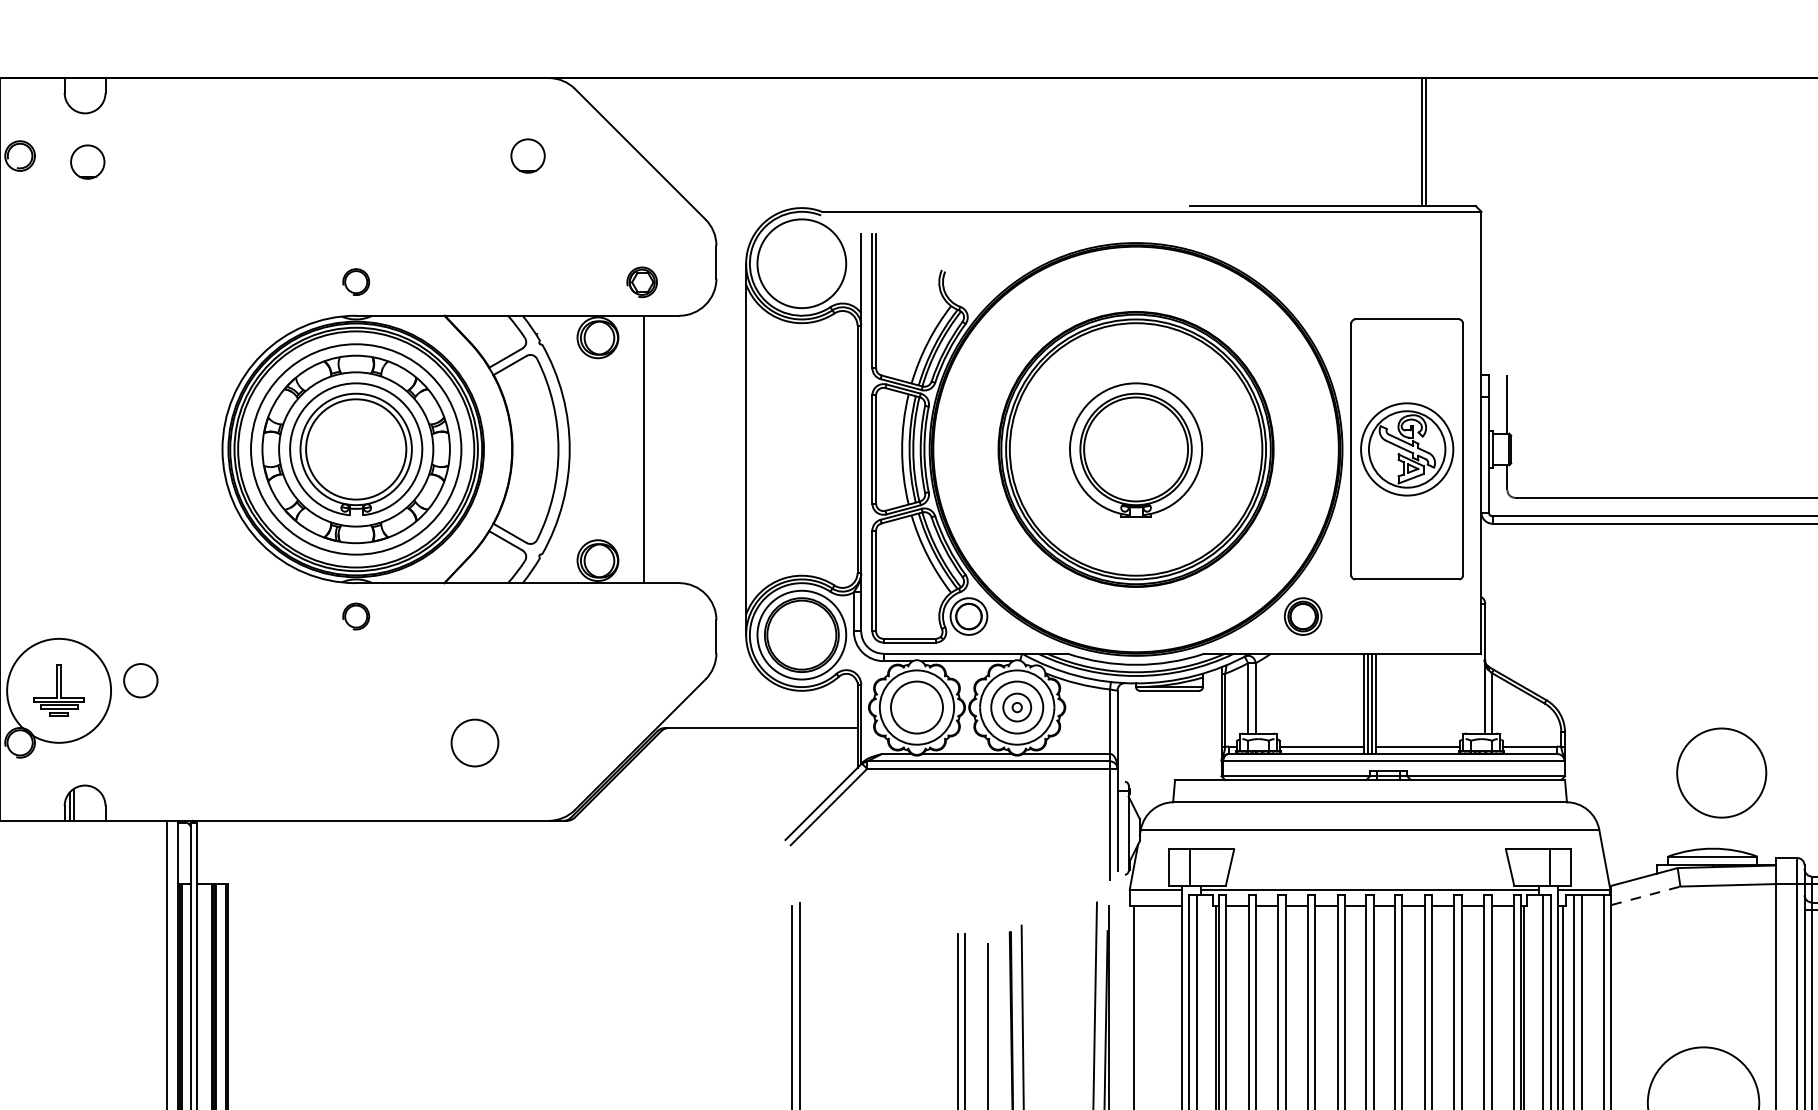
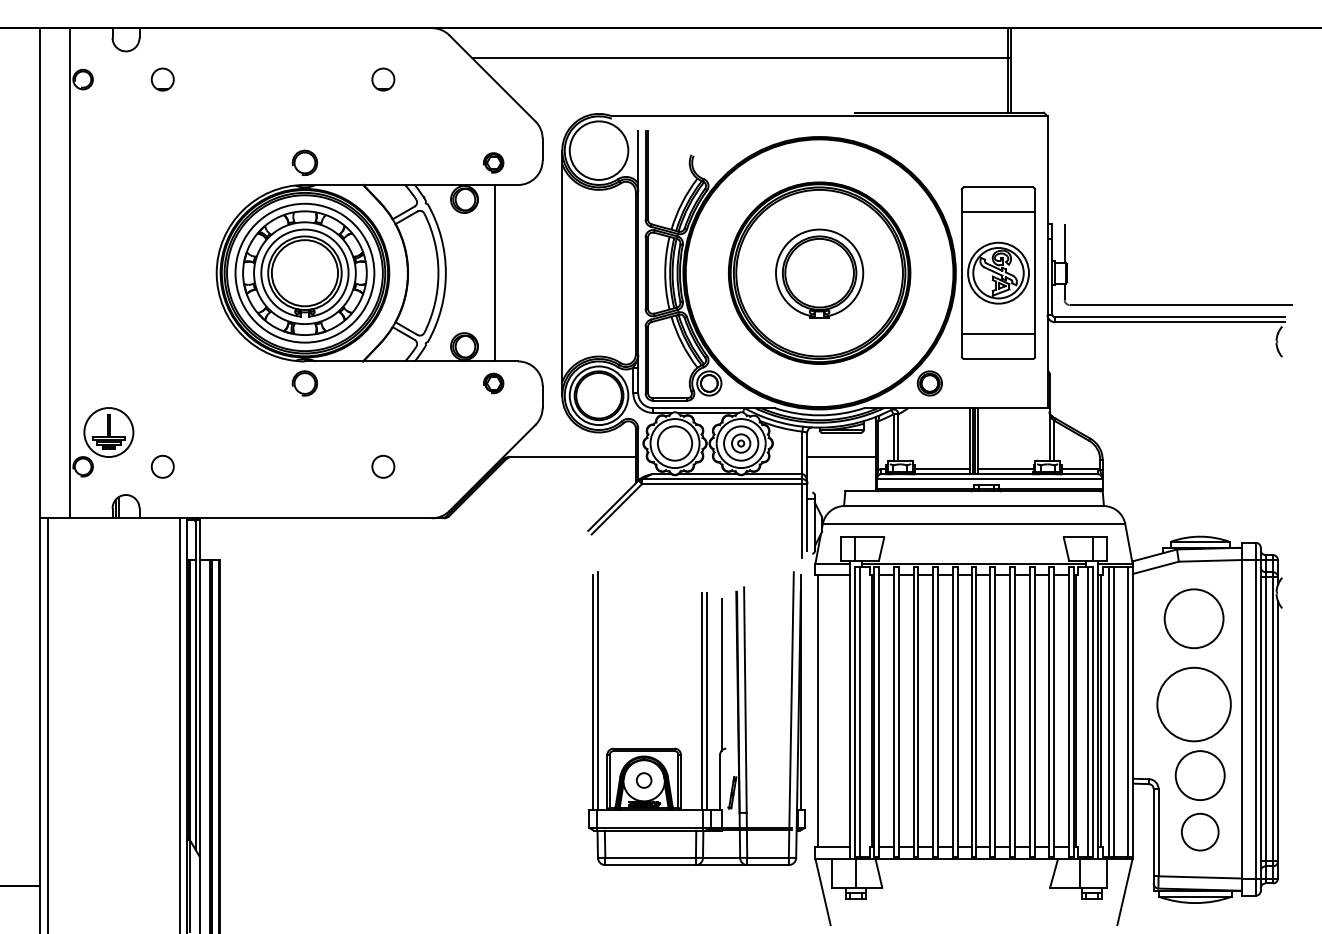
line: (1016, 122) -> (740, 57), added
circle: (528, 155) -> (383, 79), moved
circle: (87, 161) -> (162, 79), moved
part: (355, 281) -> (304, 162), size x1.43
line: (1407, 355) -> (998, 211), added
line: (1407, 542) -> (998, 334), added
part: (355, 616) -> (304, 383), size x1.43
part: (641, 616) -> (493, 383), added
circle: (140, 680) -> (162, 466), moved
circle: (58, 690) -> (108, 432), size x0.71
line: (1169, 728) -> (841, 457), added
circle: (475, 742) -> (383, 466), size x0.71
circle: (1720, 772) -> (1193, 618), moved
line: (1646, 895) -> (1156, 567), dashed -> solid

